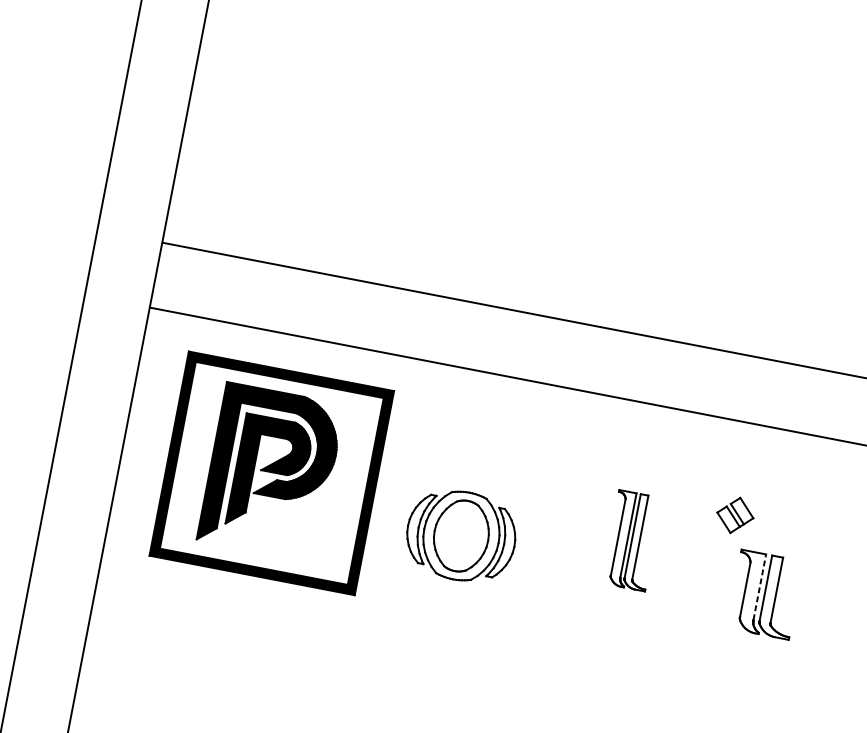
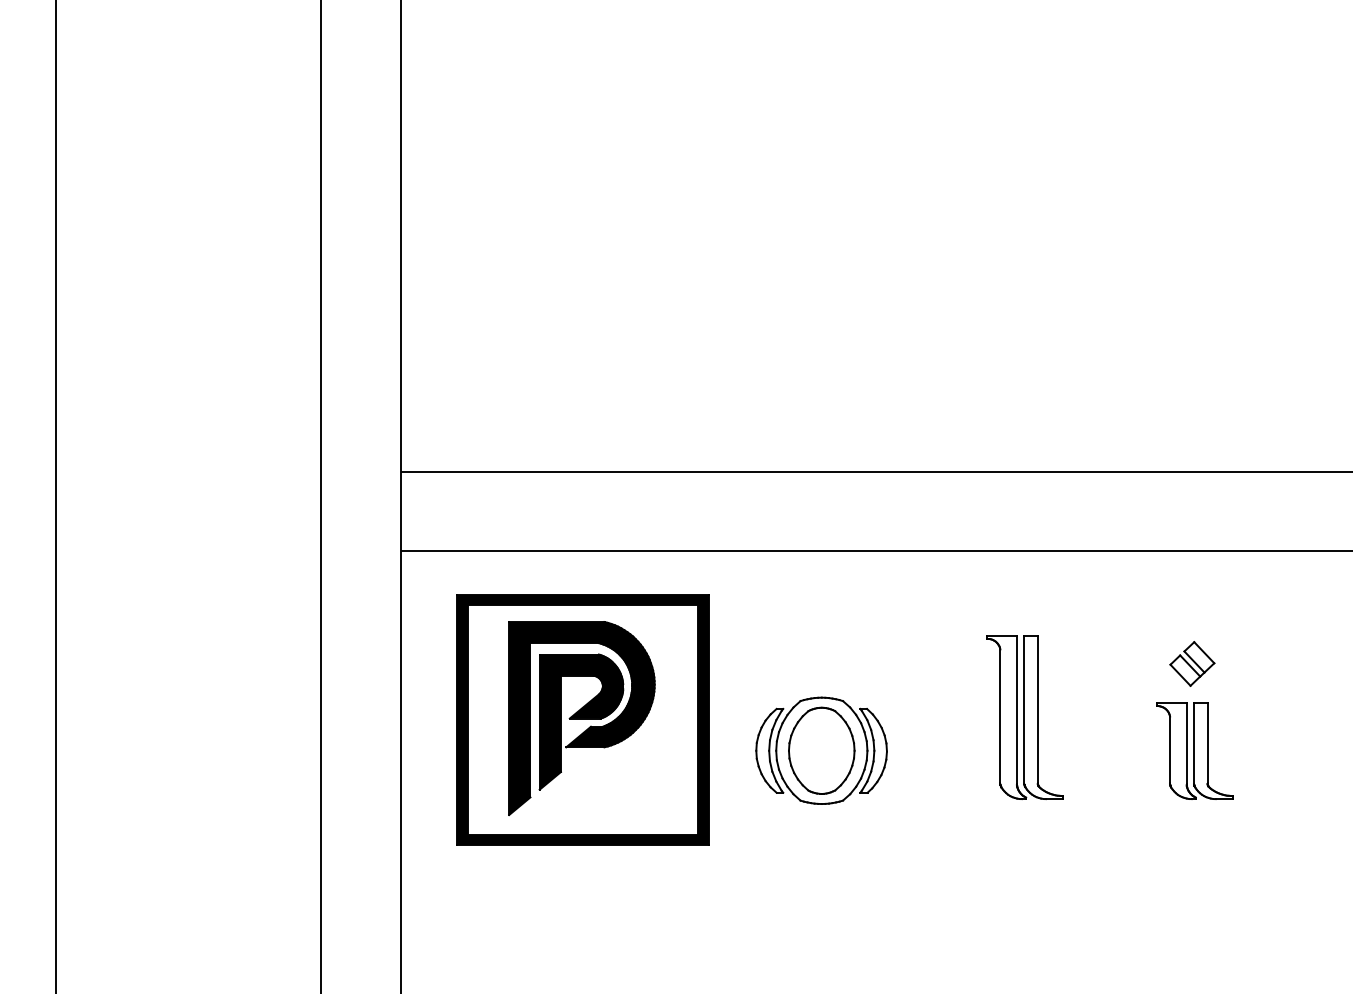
part: (735, 515) -> (1192, 663), moved
part: (631, 540) -> (1024, 717), size x1.43
line: (759, 586) -> (1186, 742), dashed -> solid

